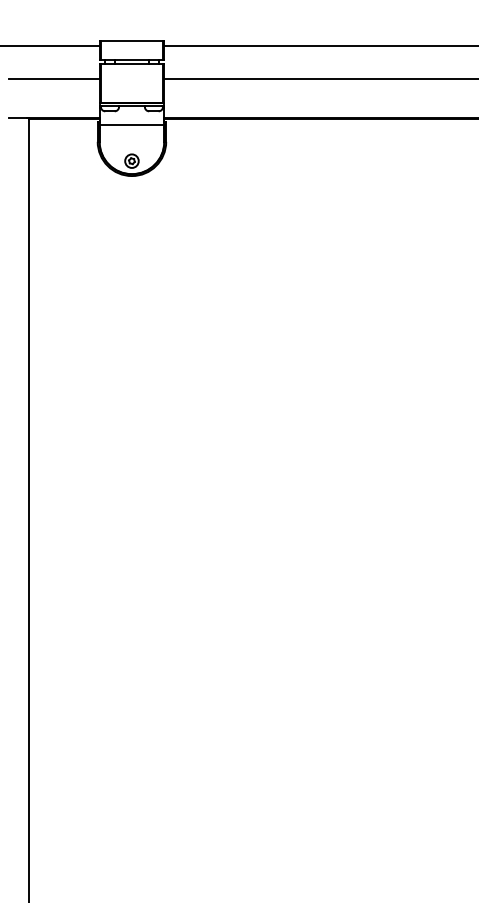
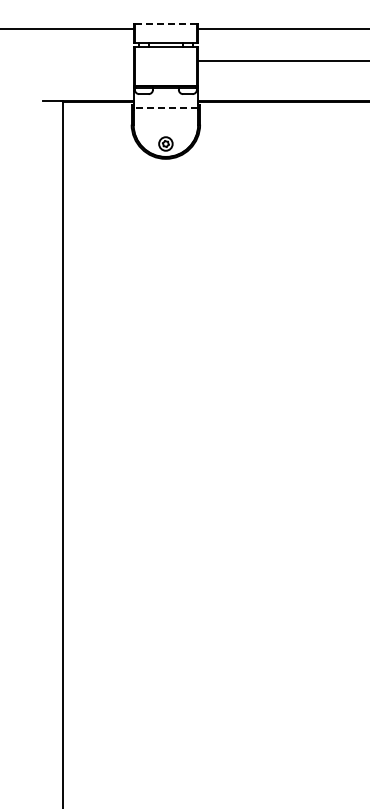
line: (131, 41) -> (165, 24), solid -> dashed
line: (54, 78) -> (88, 61), removed
line: (131, 125) -> (165, 108), solid -> dashed

